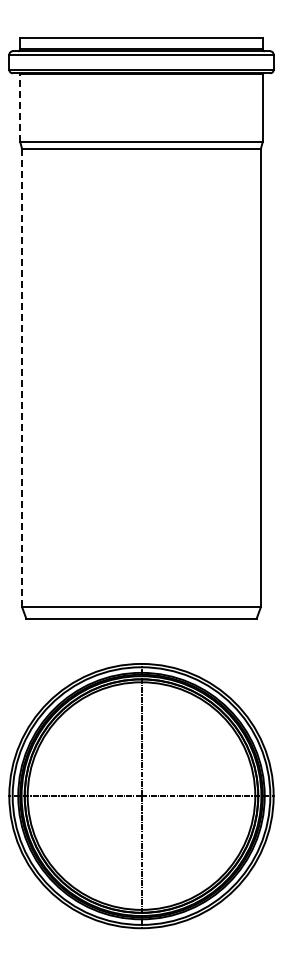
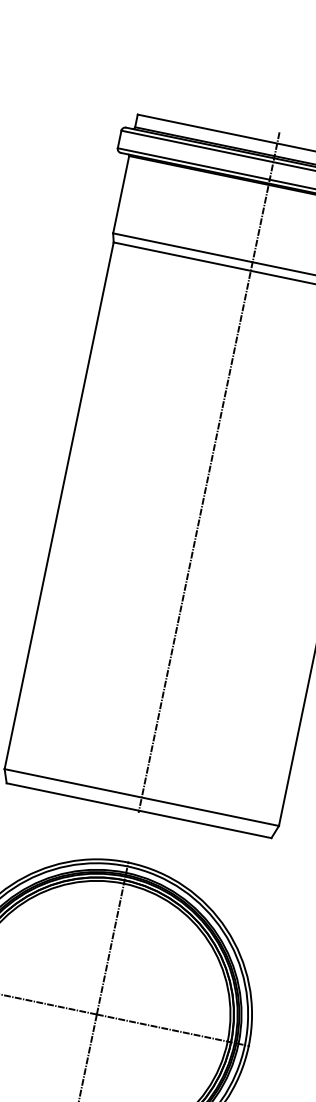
line: (20, 108) -> (121, 195), dashed -> solid
line: (141, 324) -> (209, 472), added
line: (22, 377) -> (59, 504), dashed -> solid

